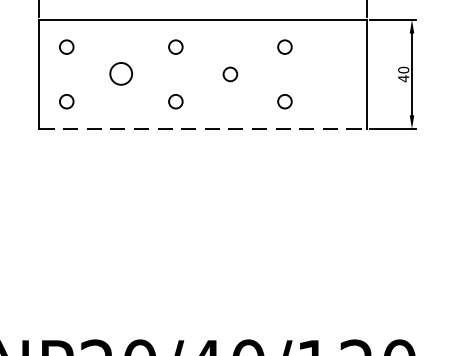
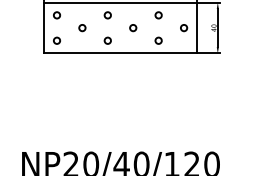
circle: (121, 75) -> (82, 28), size x0.62
circle: (340, 75) -> (184, 28), added
line: (205, 129) -> (121, 53), dashed -> solid

